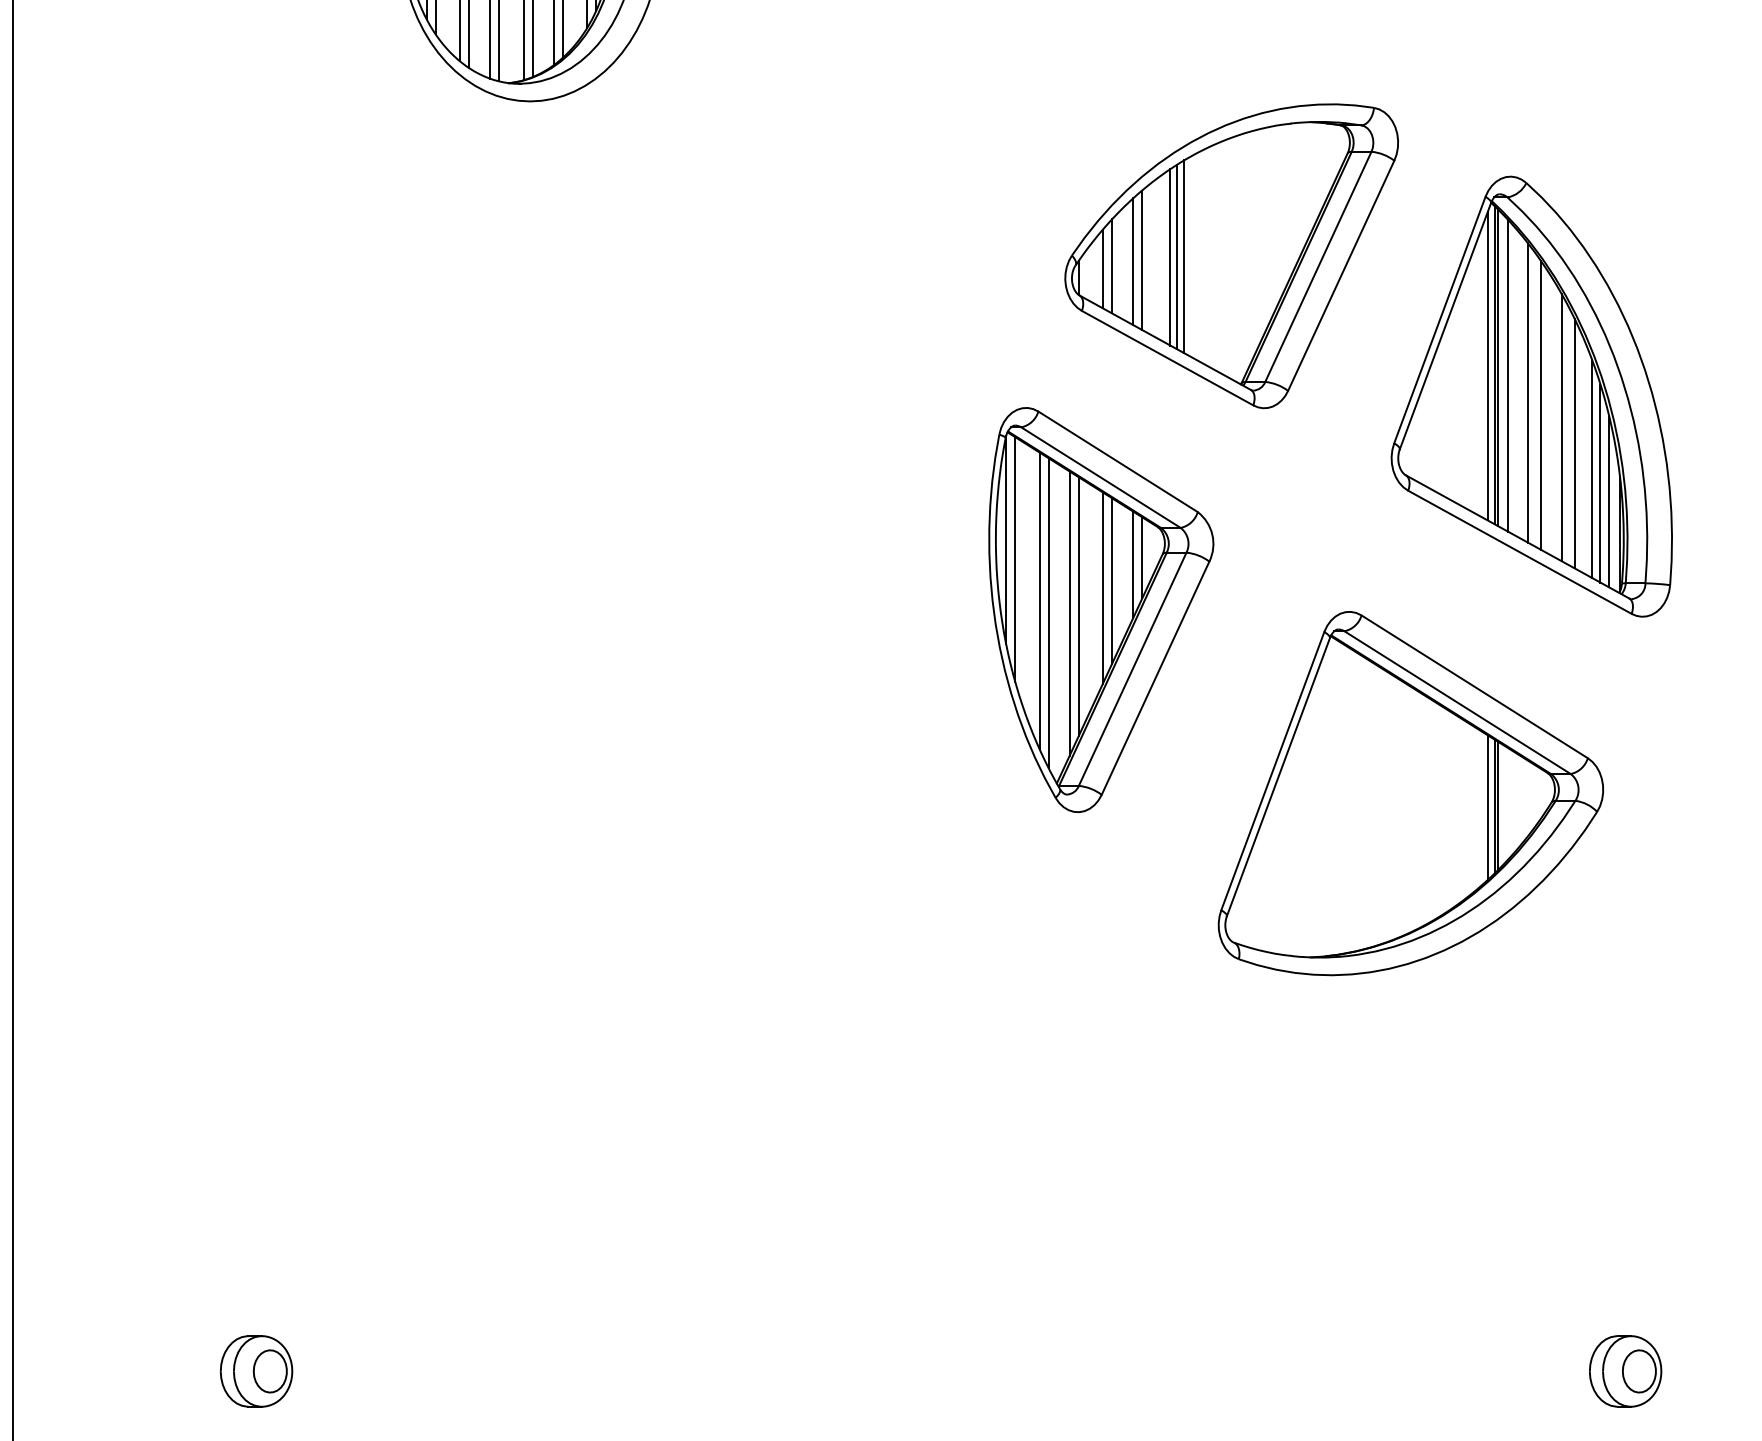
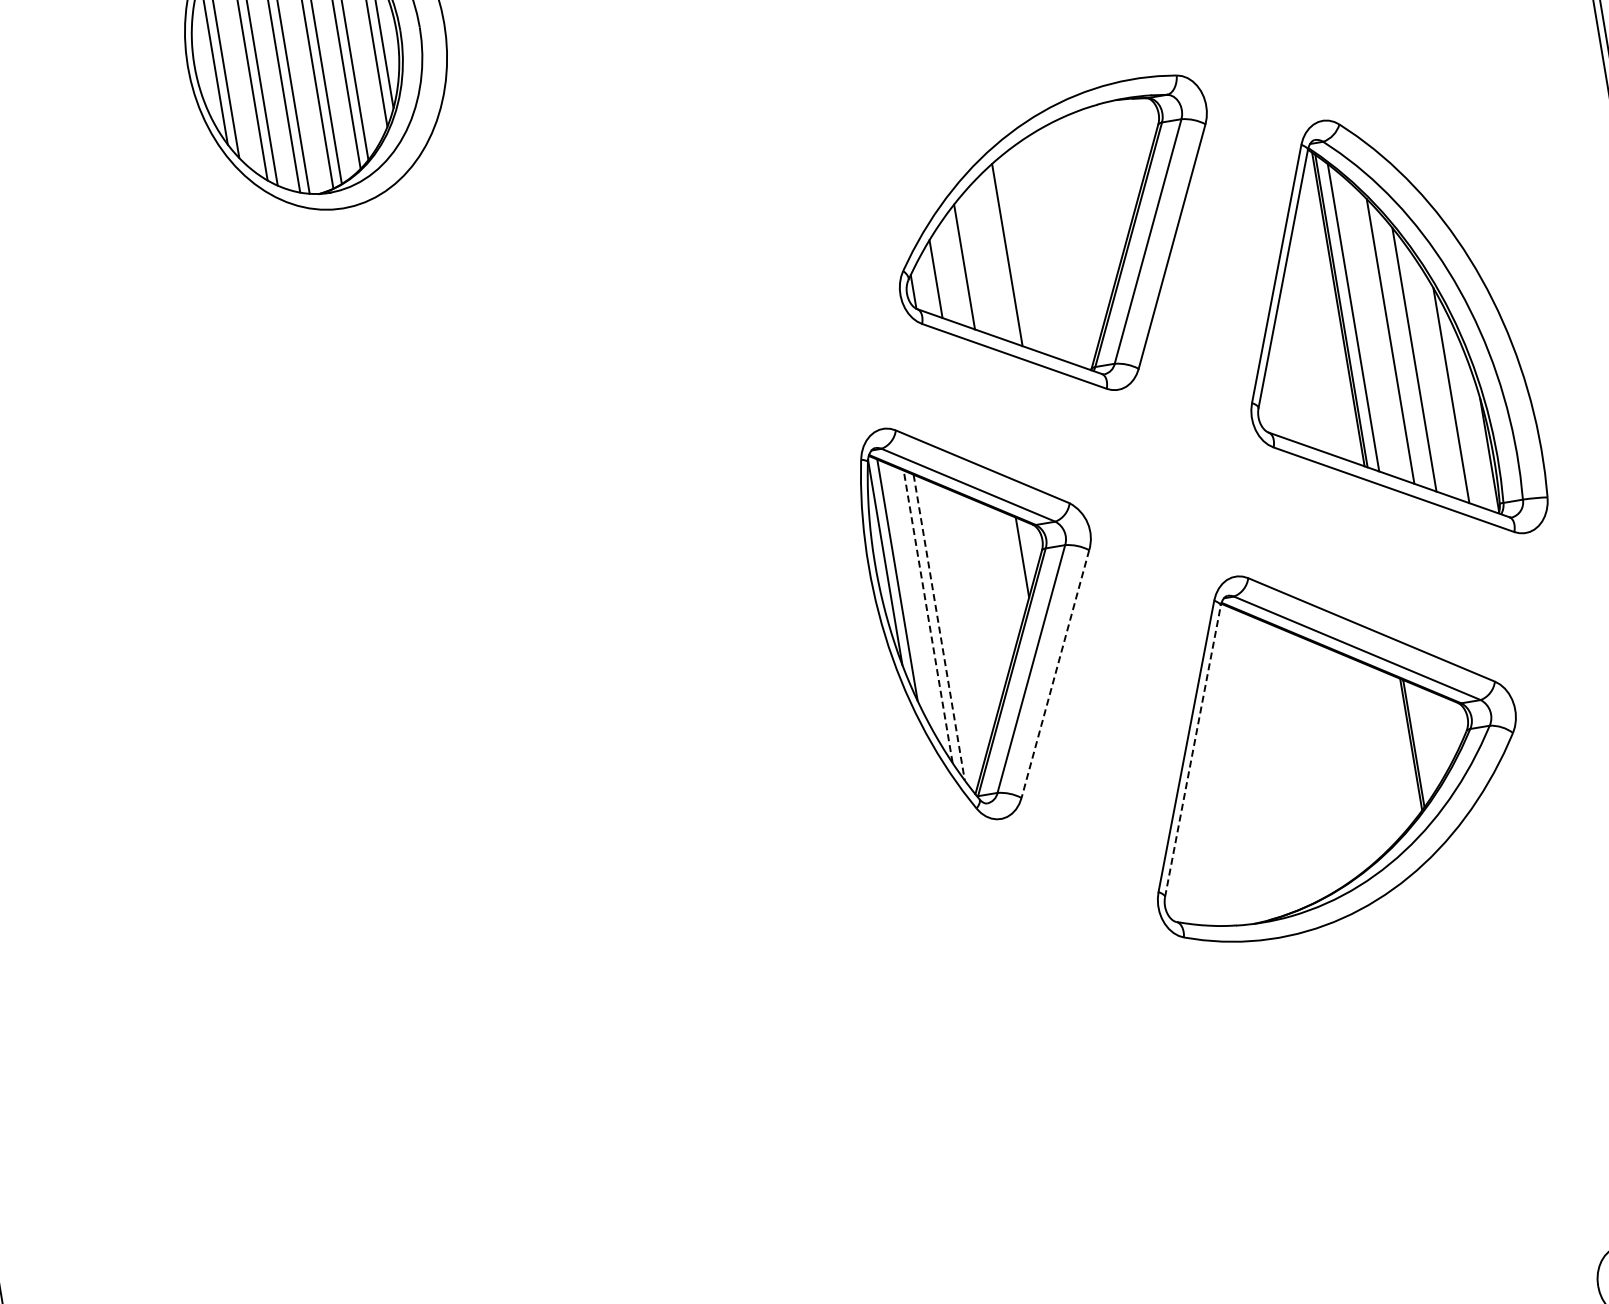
line: (1184, 256) -> (1014, 253), removed
line: (1170, 257) -> (1000, 256), removed
line: (1142, 260) -> (973, 264), removed
line: (1112, 266) -> (944, 275), removed
line: (1487, 365) -> (1331, 310), removed
line: (1527, 392) -> (1375, 330), removed
line: (1574, 443) -> (1429, 373), removed
line: (1600, 483) -> (1462, 408), removed
line: (1609, 502) -> (1474, 425), removed
line: (1133, 564) -> (1014, 565), removed
line: (1112, 580) -> (996, 584), removed
line: (1103, 587) -> (989, 593), removed
line: (1039, 600) -> (928, 616), solid -> dashed
line: (1078, 606) -> (967, 616), removed
line: (1048, 613) -> (939, 627), solid -> dashed
line: (1069, 613) -> (959, 624), removed
line: (1155, 678) -> (1055, 674), solid -> dashed
line: (1278, 776) -> (1192, 750), solid -> dashed
line: (1487, 807) -> (1404, 746), removed

